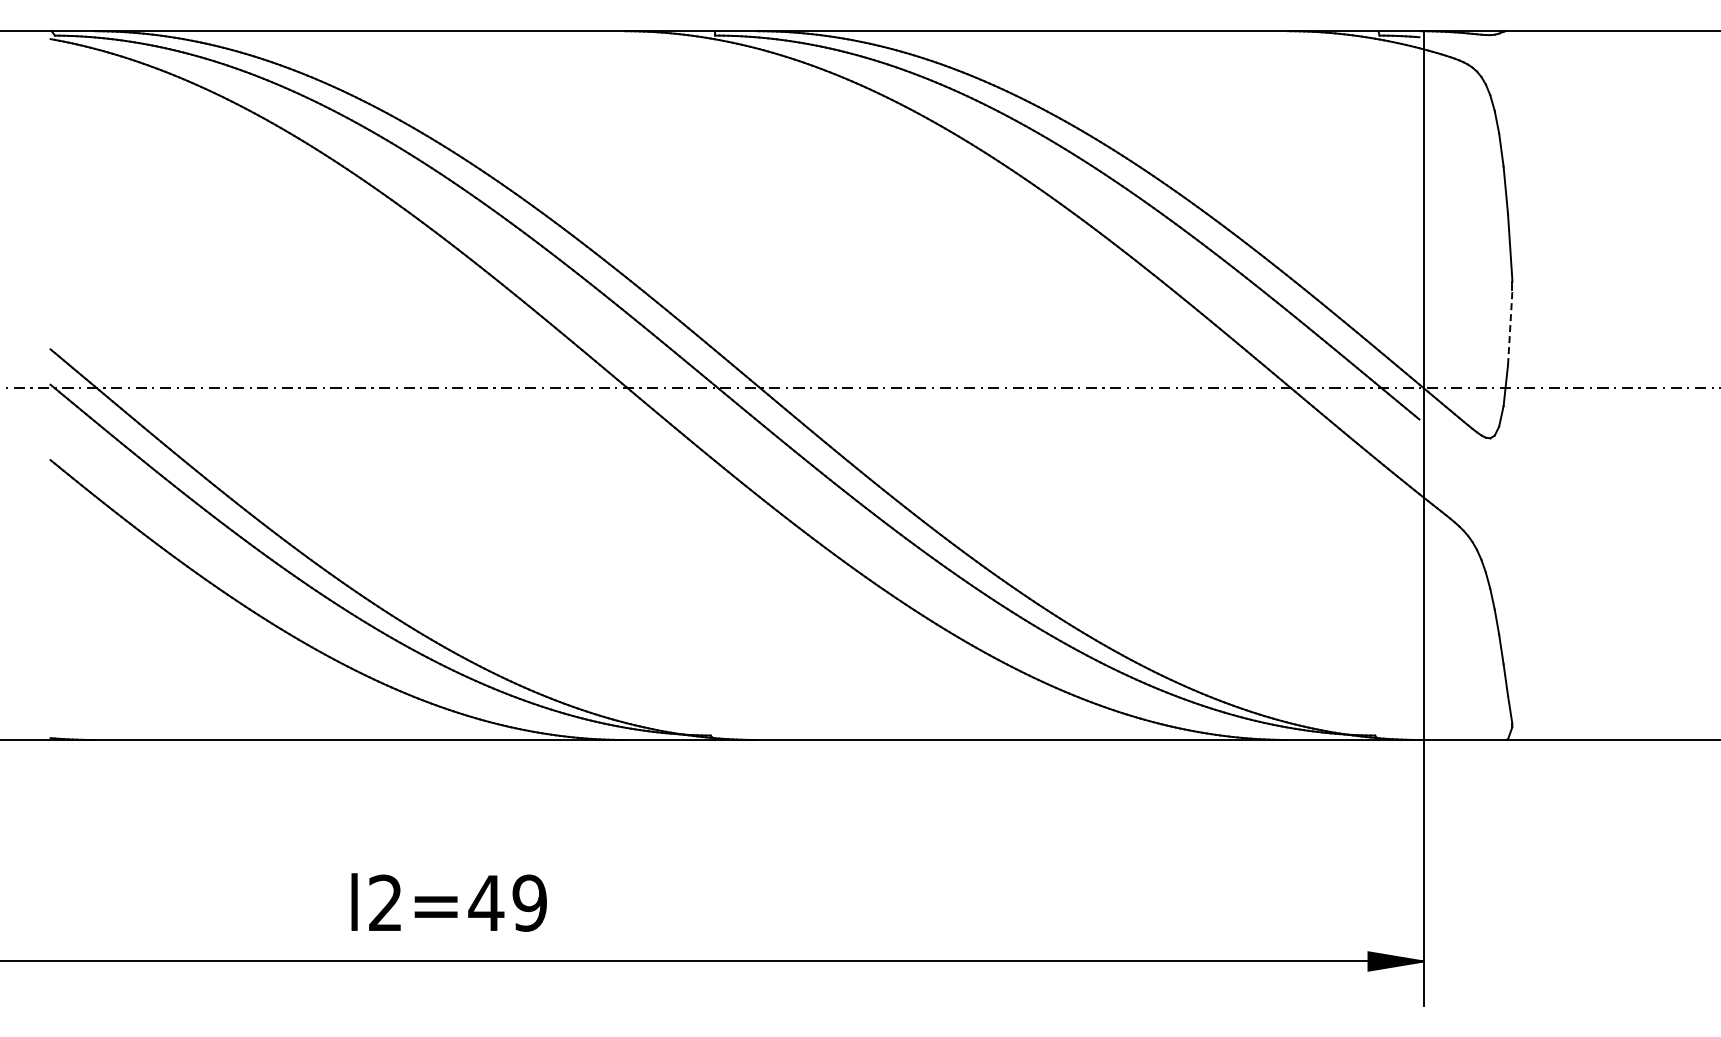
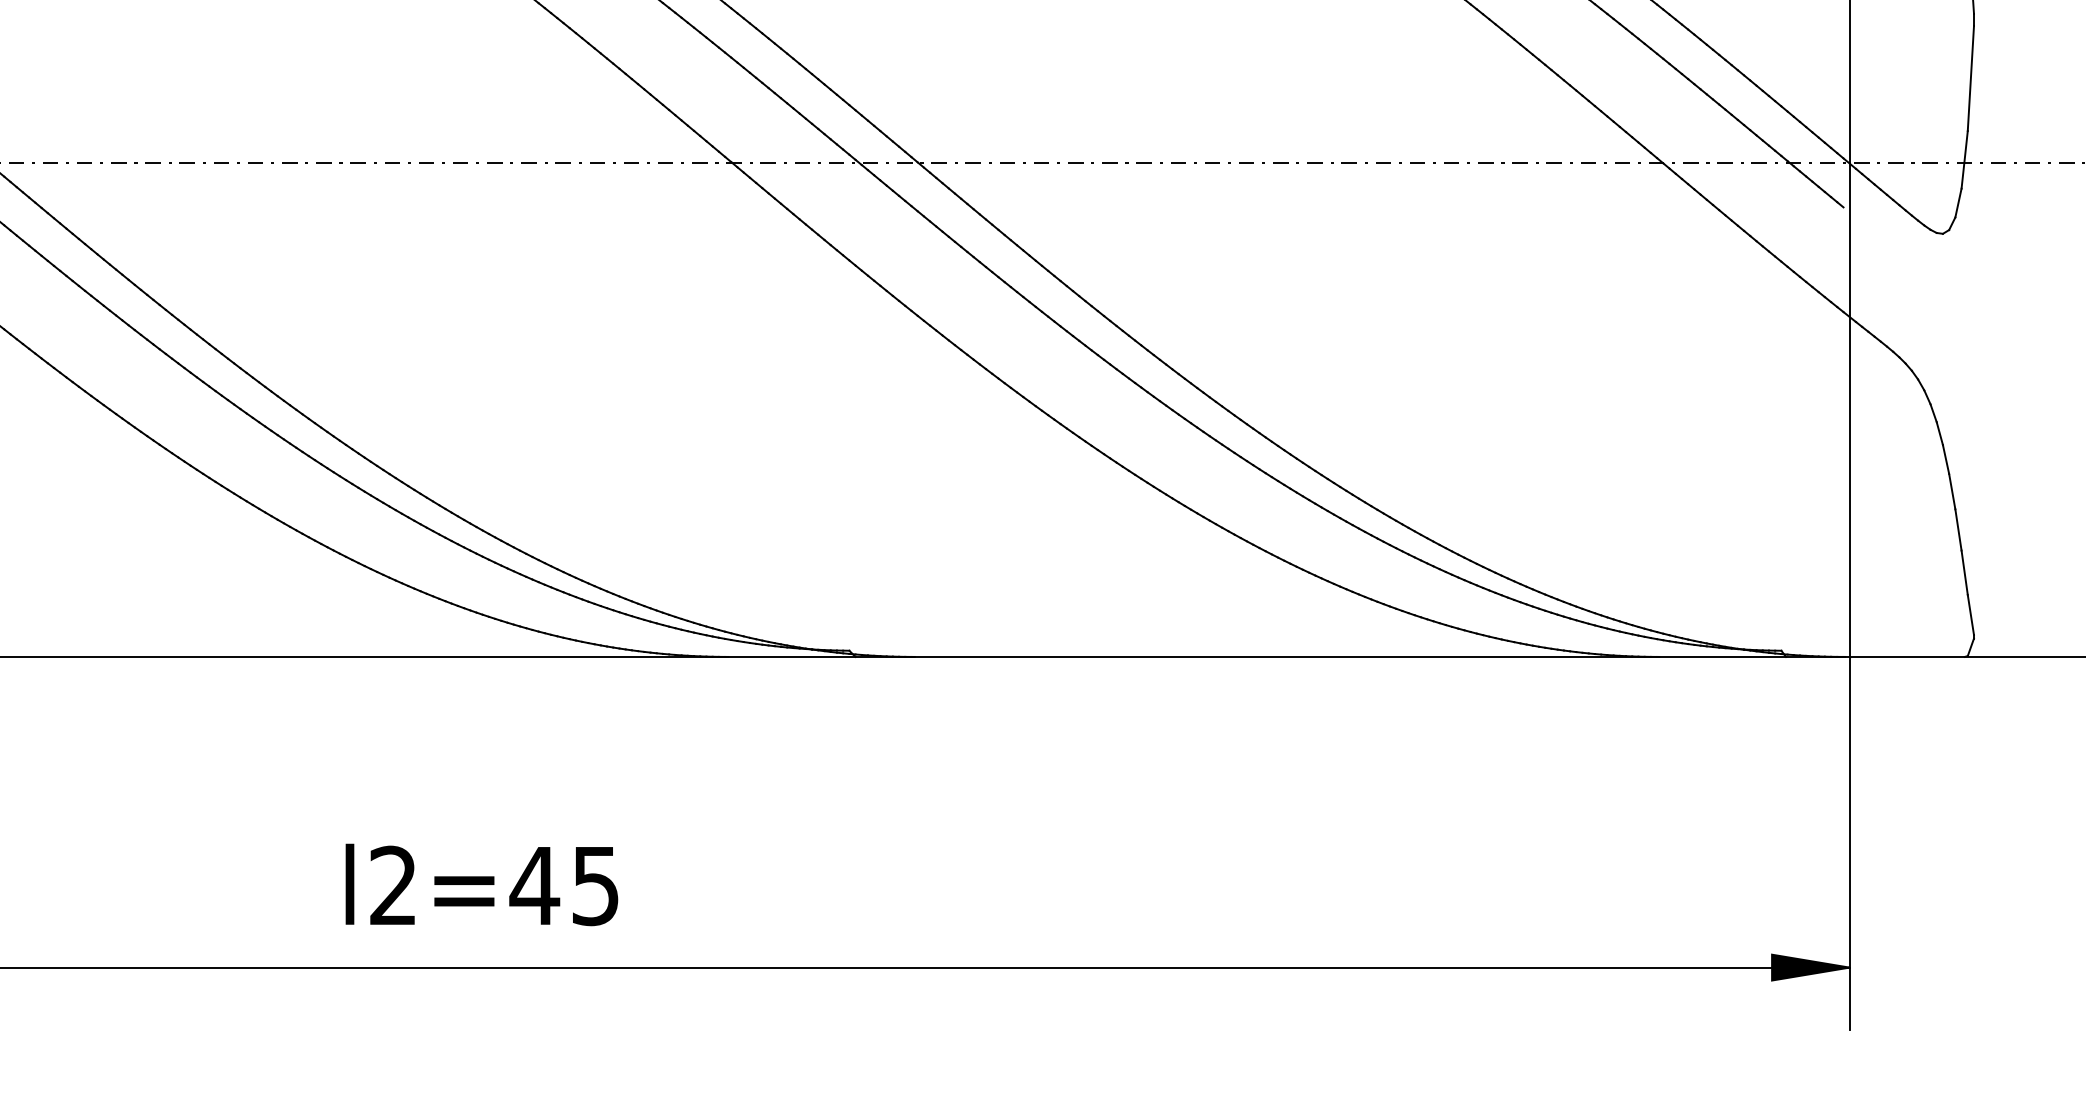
line: (1510, 327) -> (1971, 78), dashed -> solid
text: (529, 902) -> (595, 884), l2=49 -> l2=45

